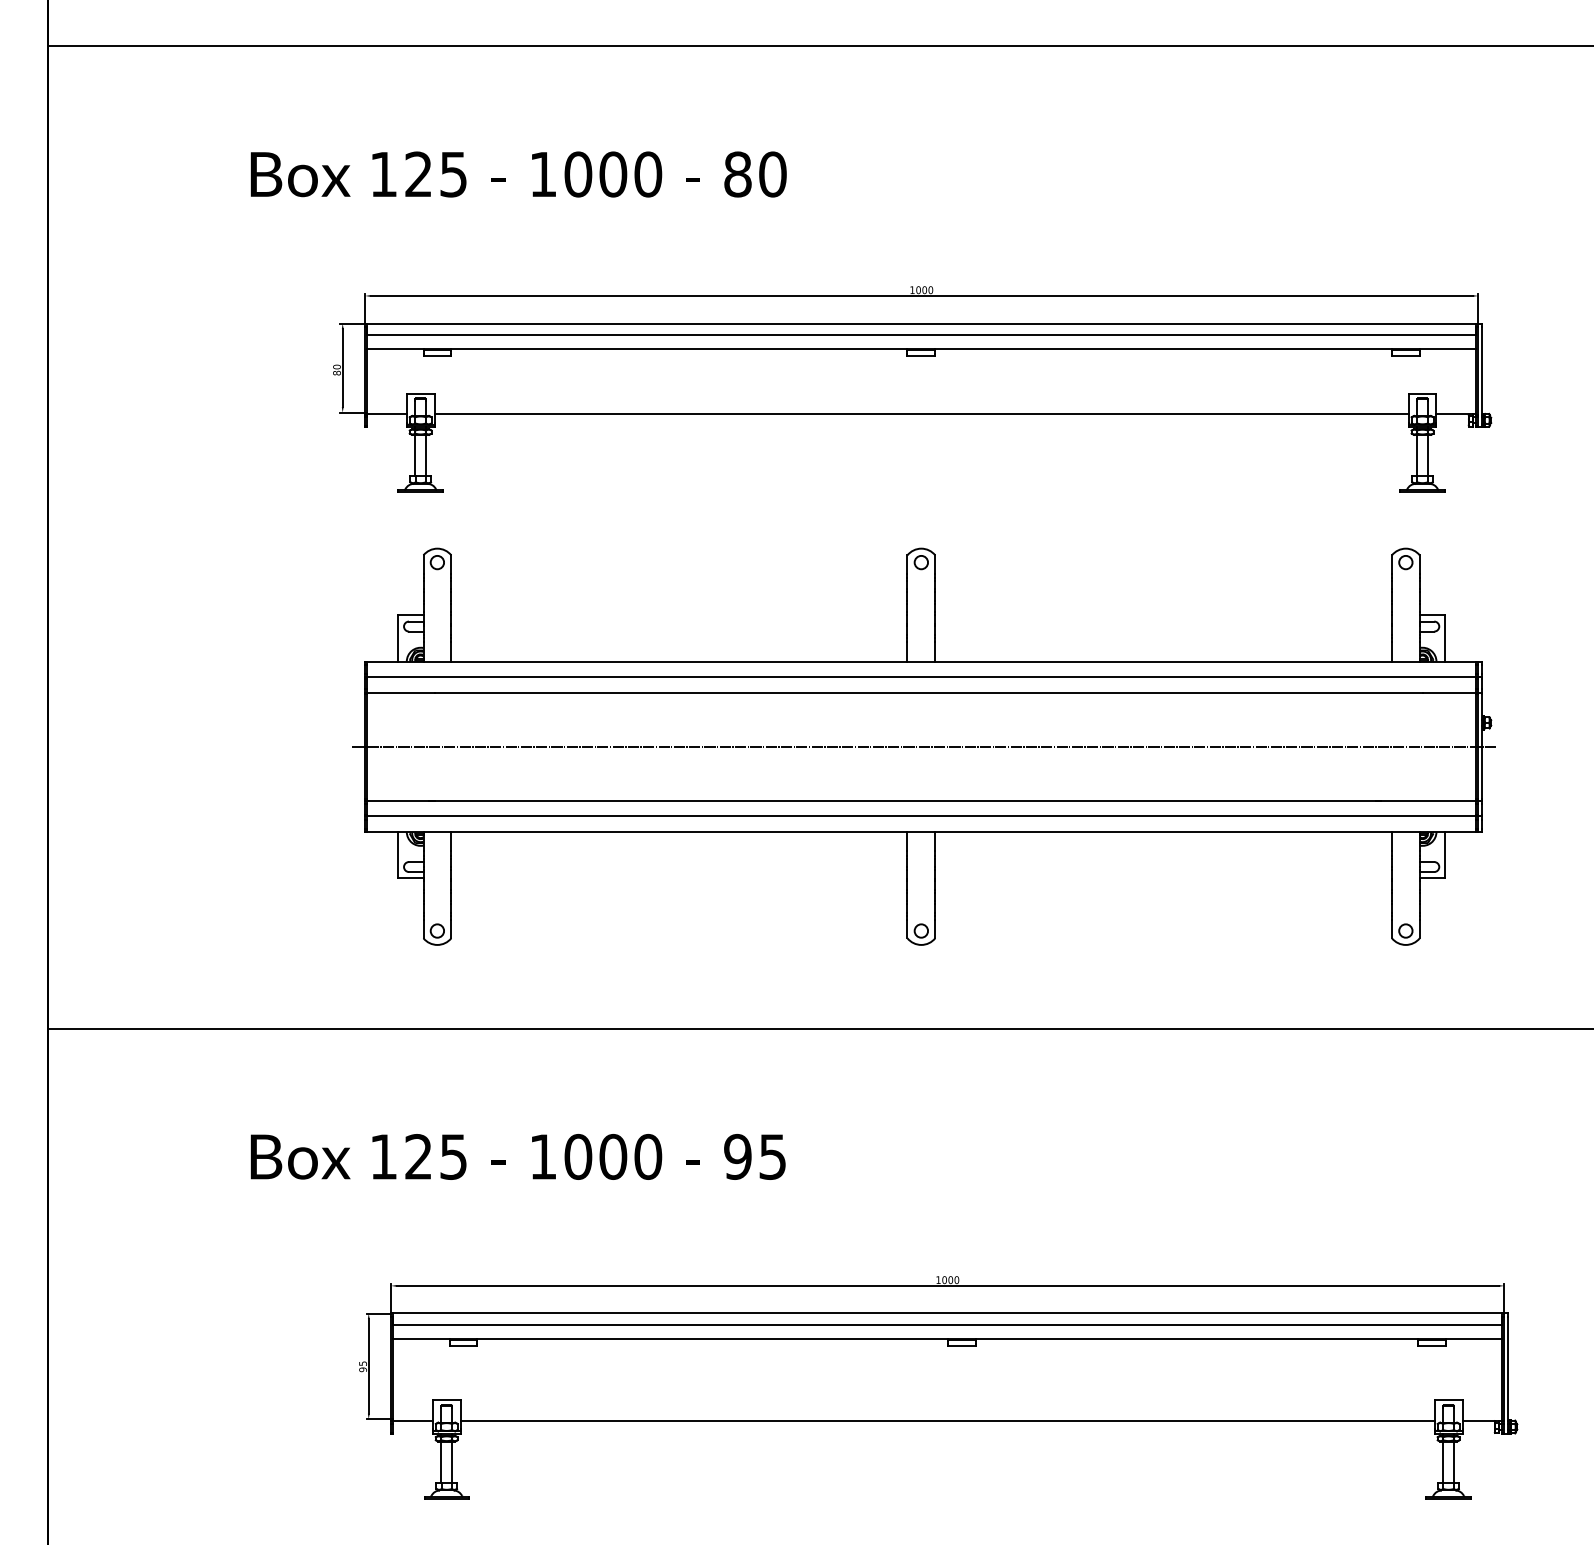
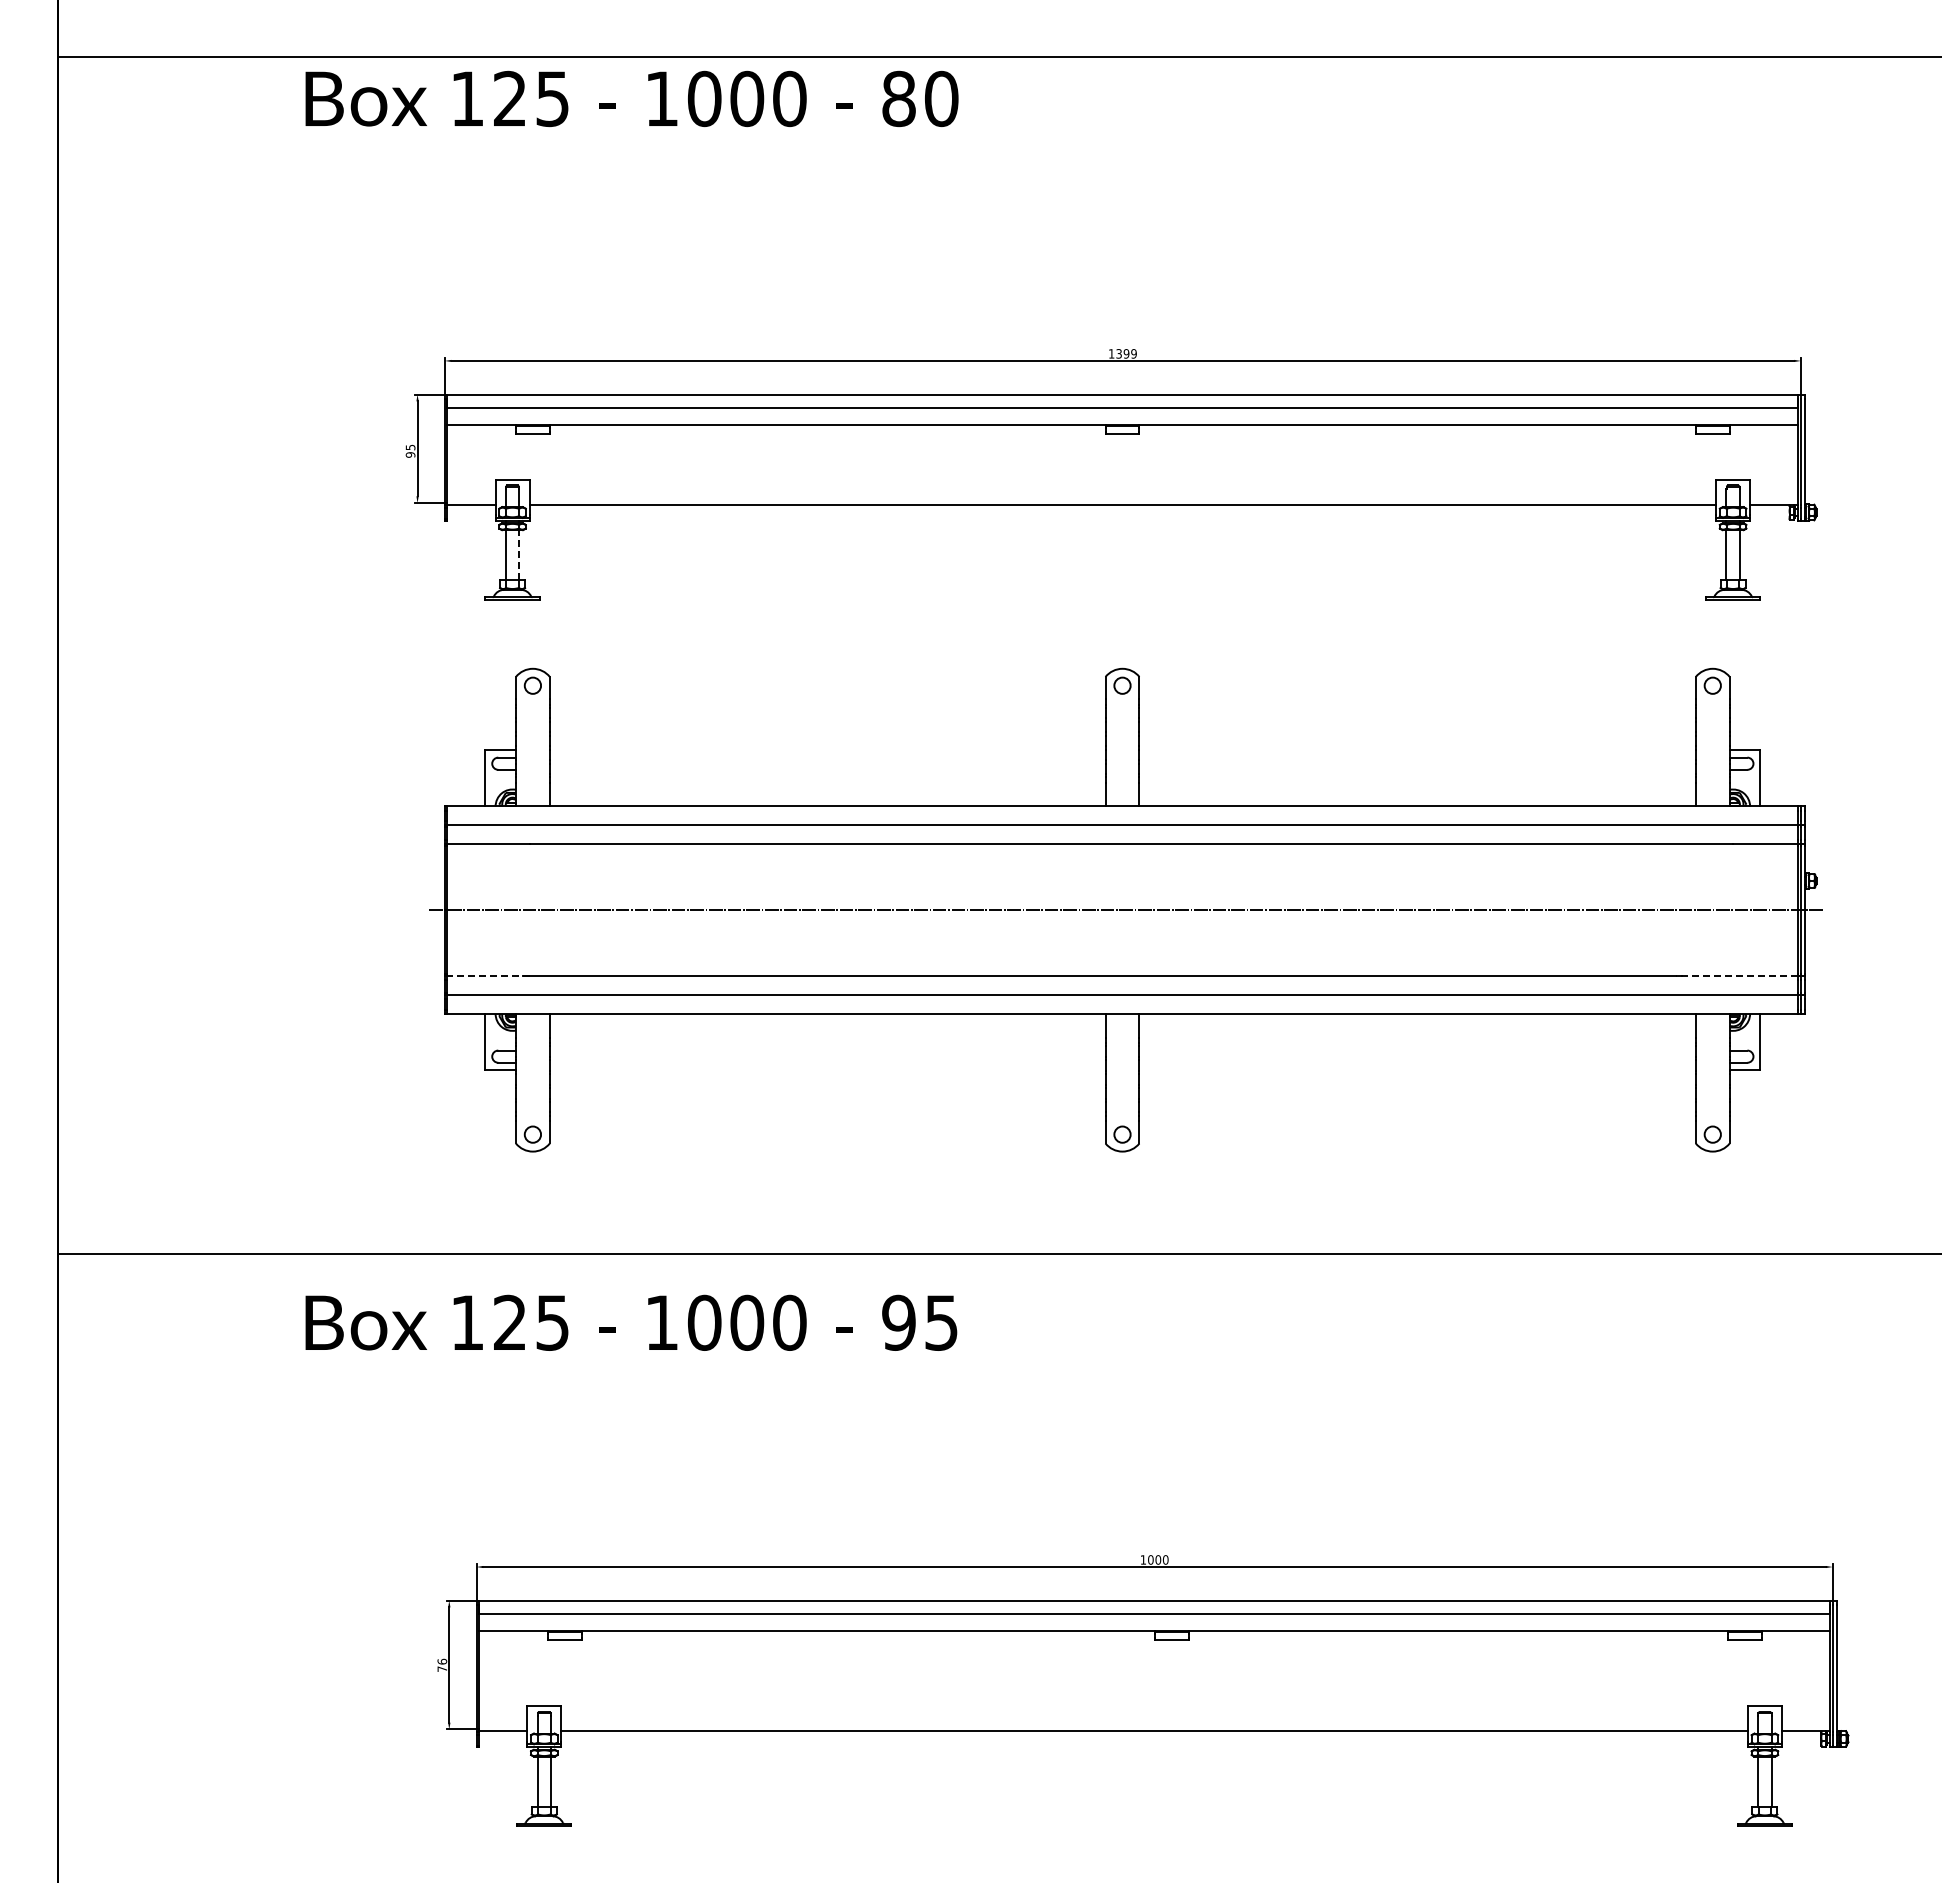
text: (518, 174) -> (631, 98), moved
text: (924, 289) -> (1126, 353), 1000 -> 1399
text: (336, 369) -> (410, 450), 80 -> 95
line: (426, 454) -> (519, 554), solid -> dashed
line: (400, 800) -> (488, 975), solid -> dashed
line: (1425, 800) -> (1736, 975), solid -> dashed
text: (518, 1156) -> (631, 1322), moved
text: (363, 1366) -> (442, 1665), 95 -> 76

